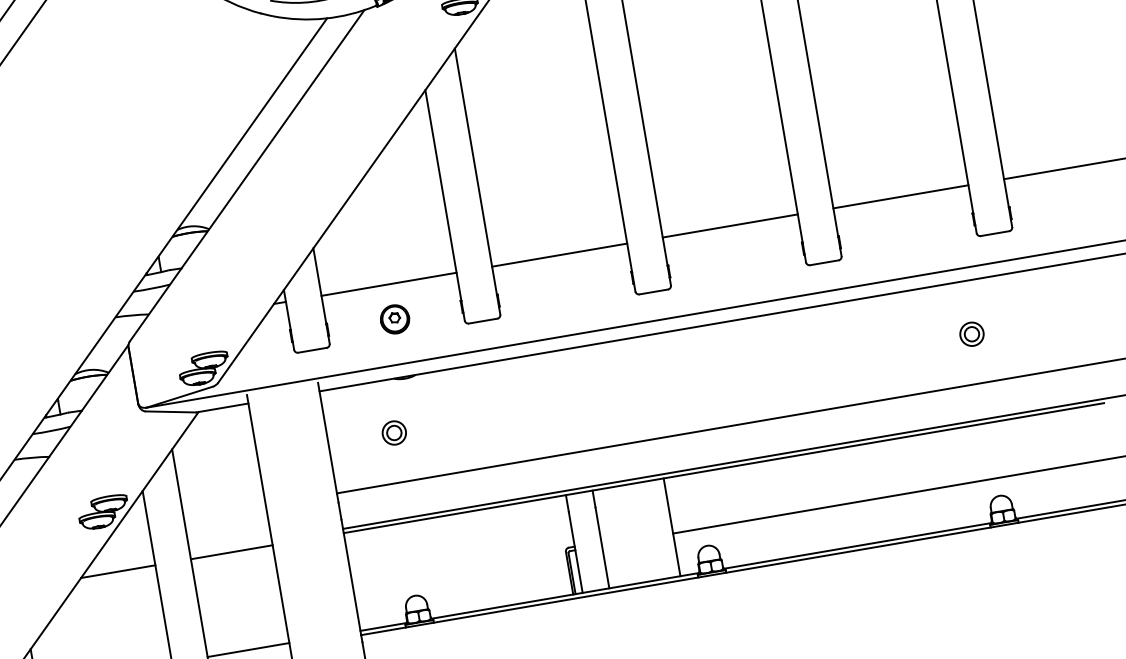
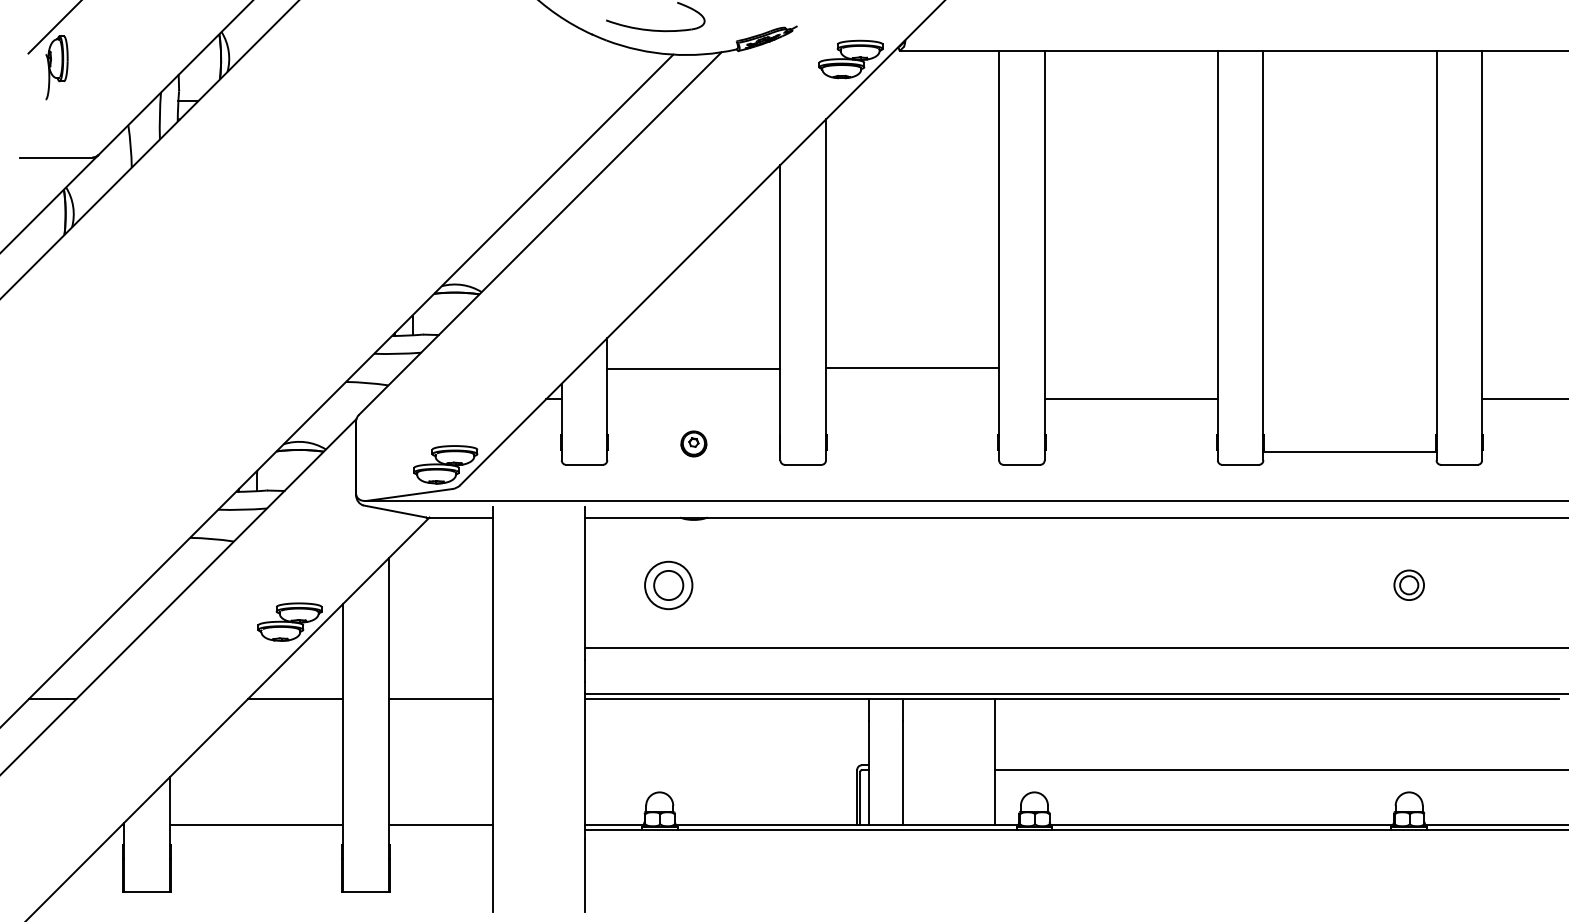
line: (900, 197) -> (1349, 452), moved
line: (559, 255) -> (912, 368), moved
line: (388, 284) -> (693, 369), moved
part: (394, 319) -> (693, 443), size x0.7
part: (393, 432) -> (668, 584), size x1.6

